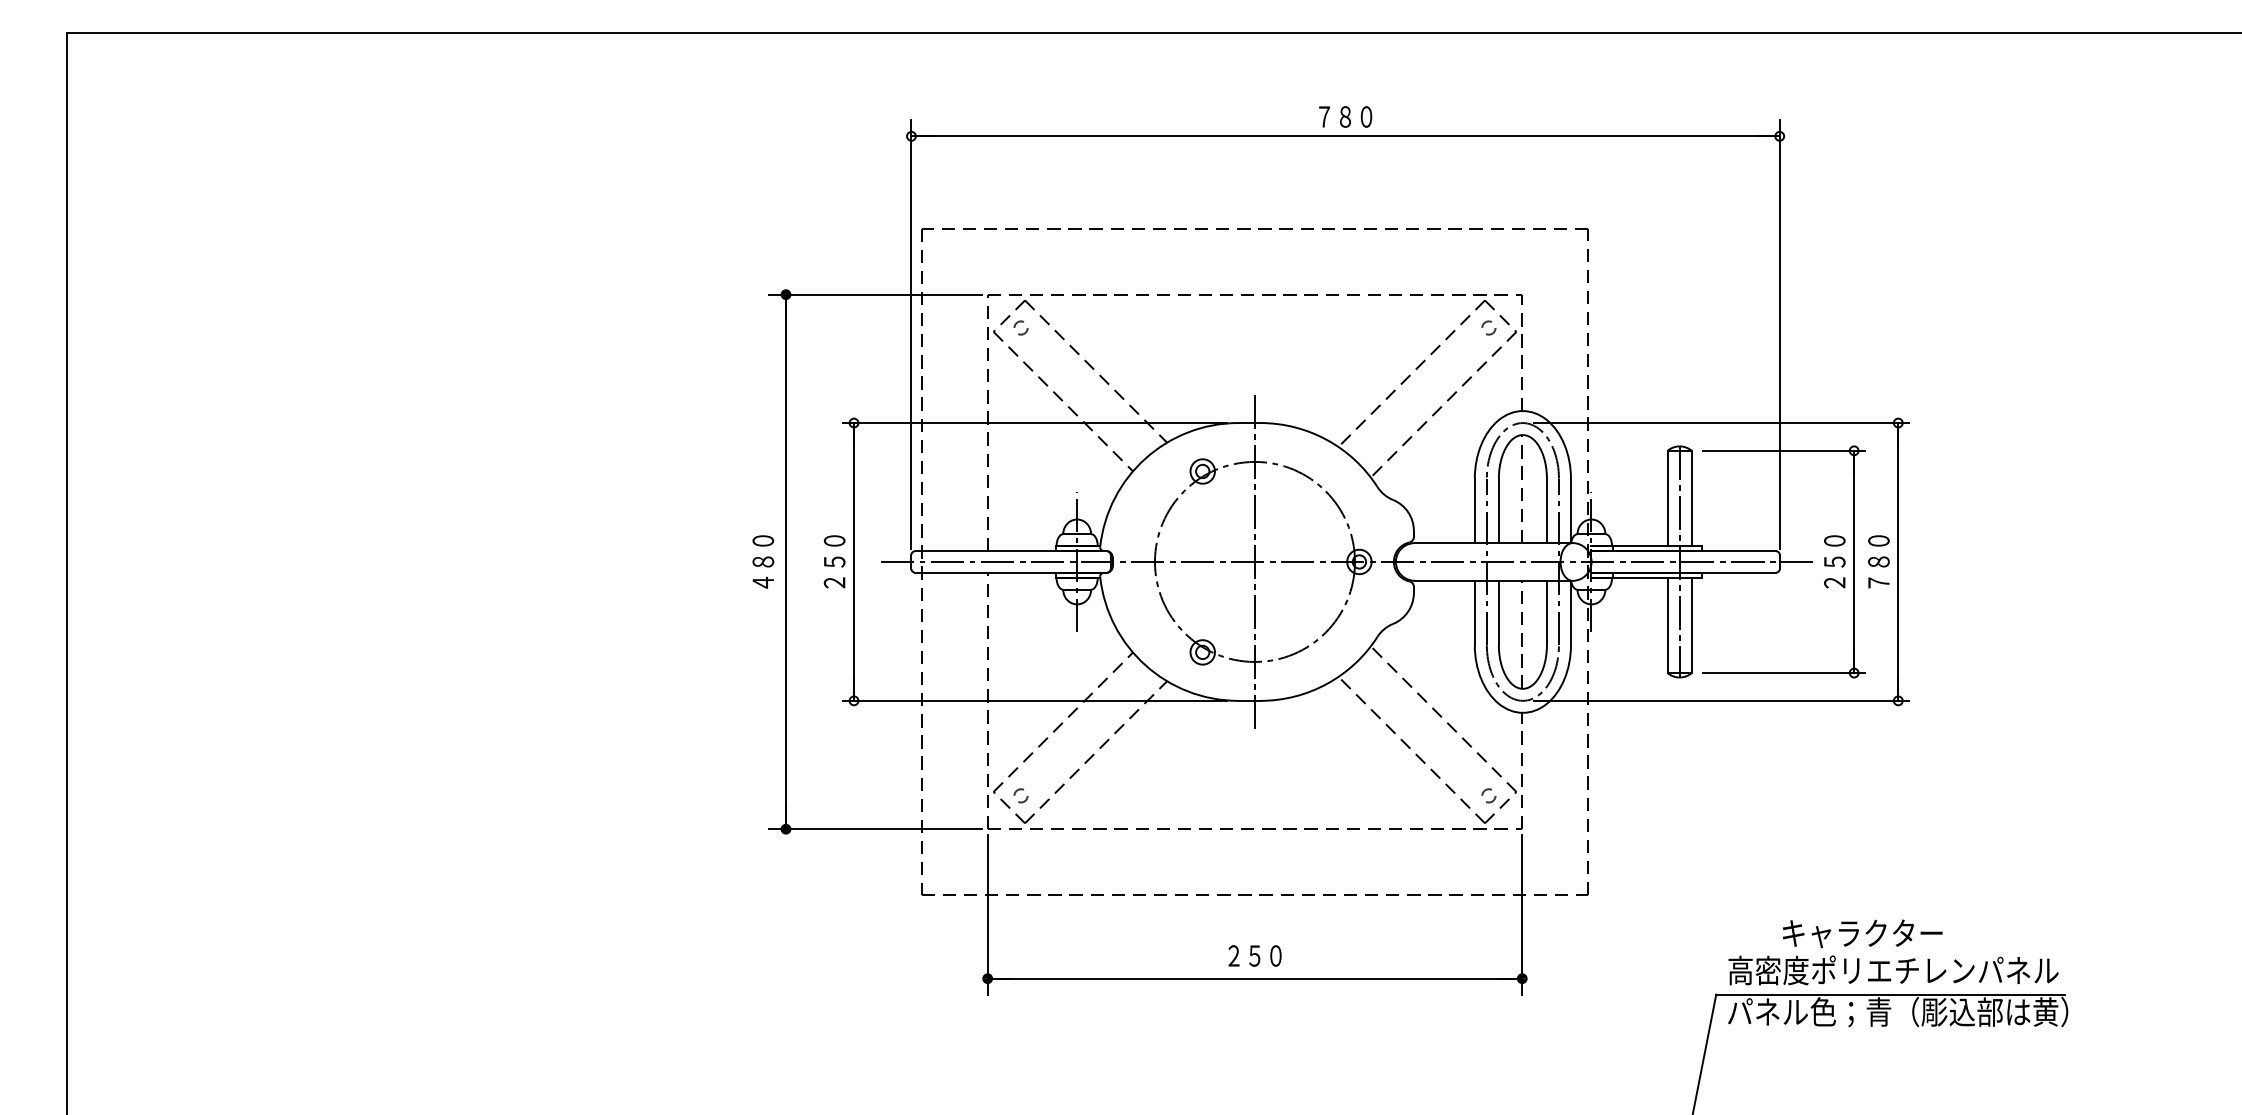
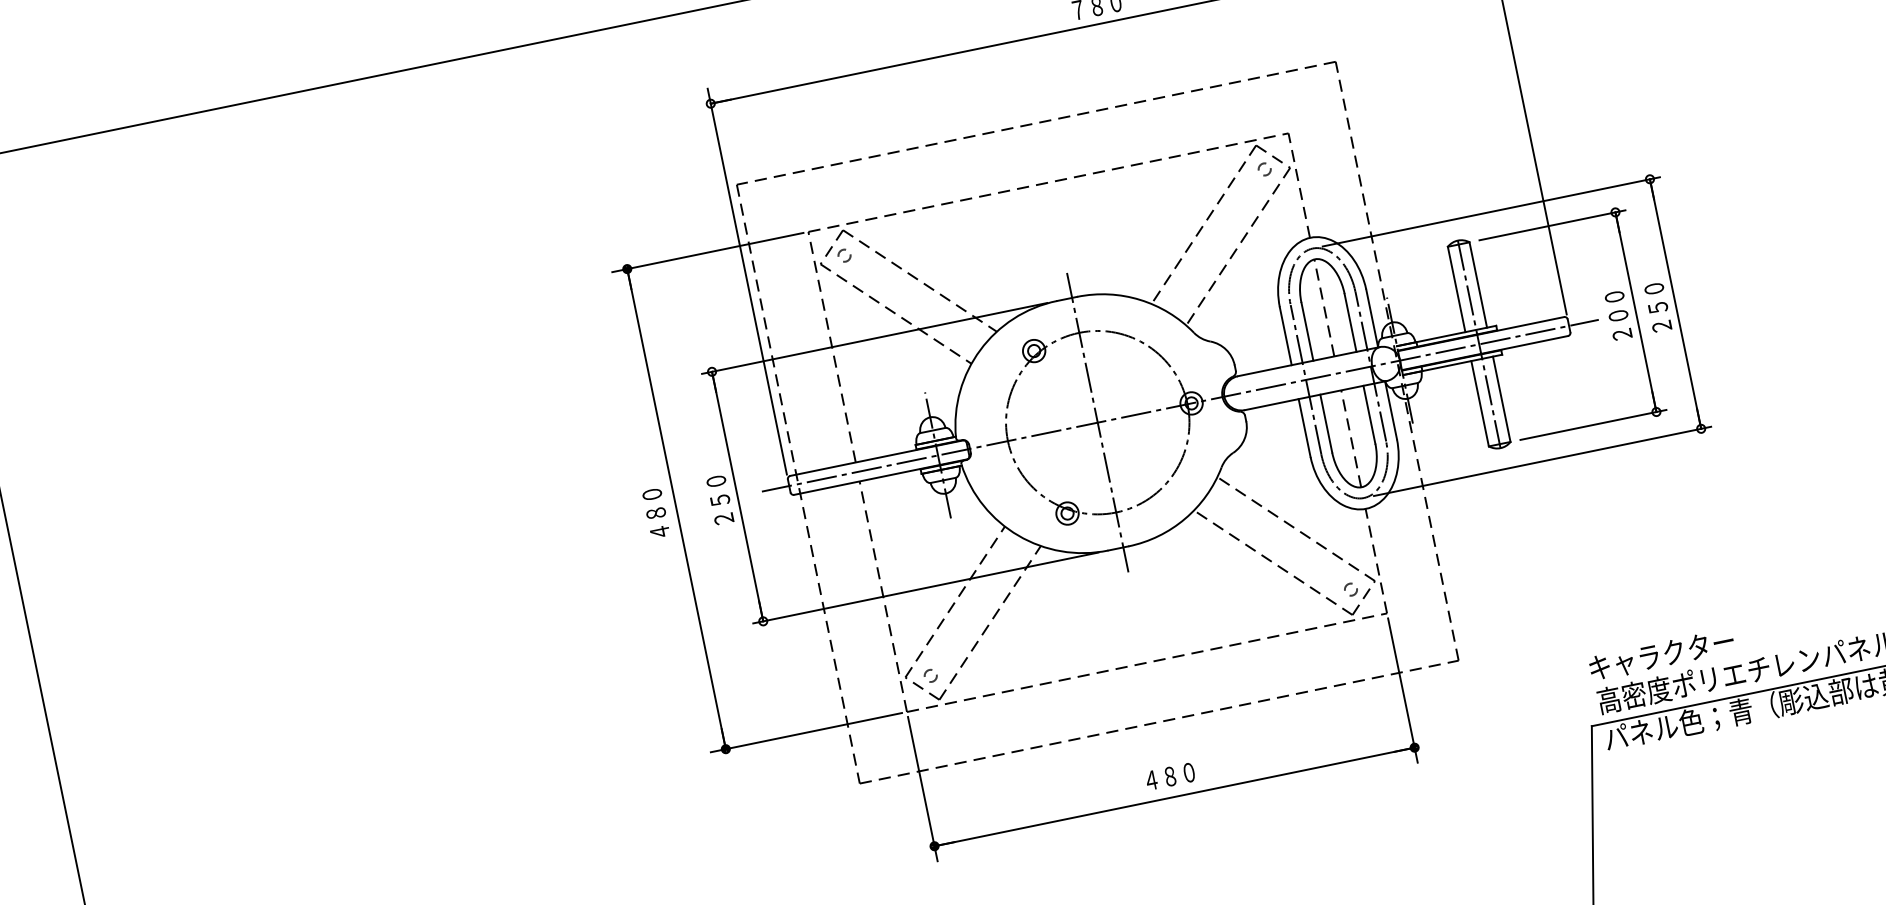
text: (1834, 561) -> (1618, 315), ２５０ -> ２００
text: (1878, 572) -> (1659, 317), ７８０ -> ２５０
text: (1862, 933) -> (1661, 654), moved
text: (1244, 955) -> (1160, 778), ２５０ -> ４８０

